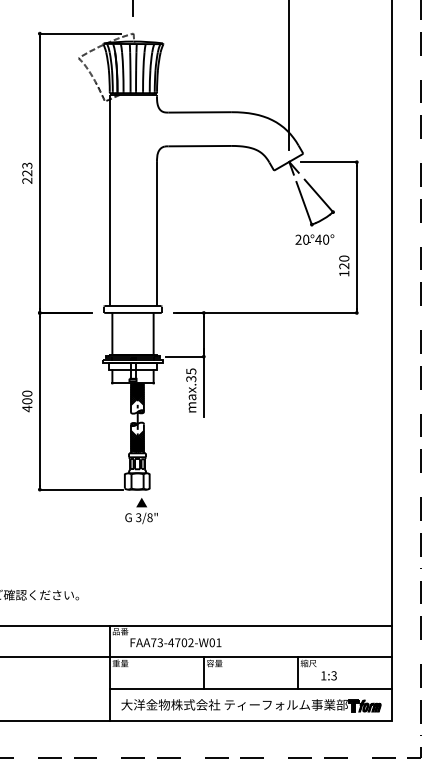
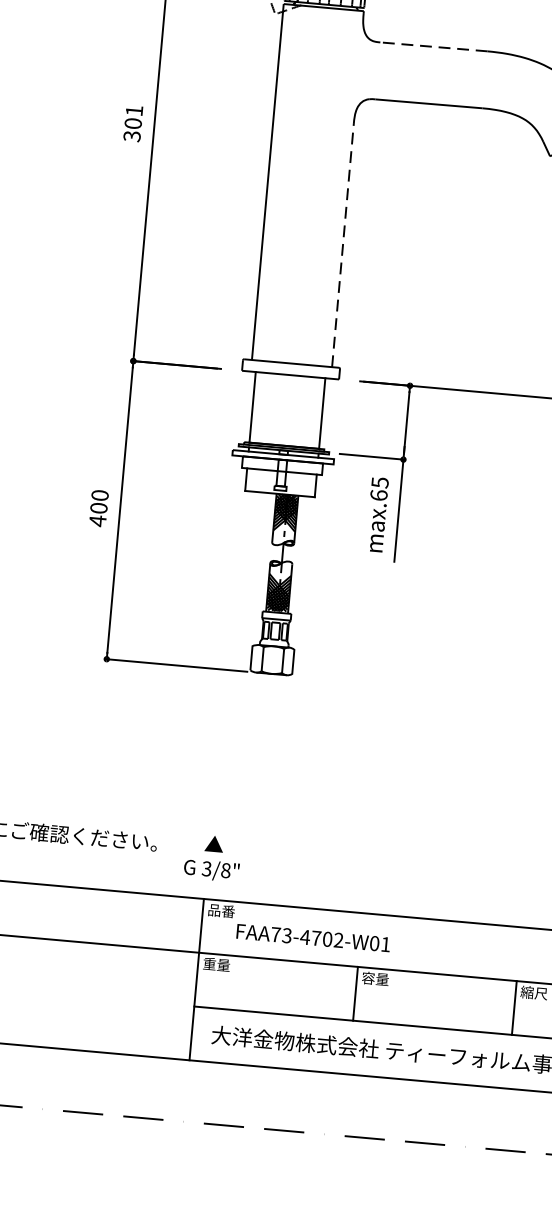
line: (200, 112) -> (434, 47), solid -> dashed
text: (27, 172) -> (133, 122), 223 -> 301
line: (157, 233) -> (343, 244), solid -> dashed
text: (191, 378) -> (379, 494), max.35 -> max.65
text: (141, 511) -> (212, 858), moved

